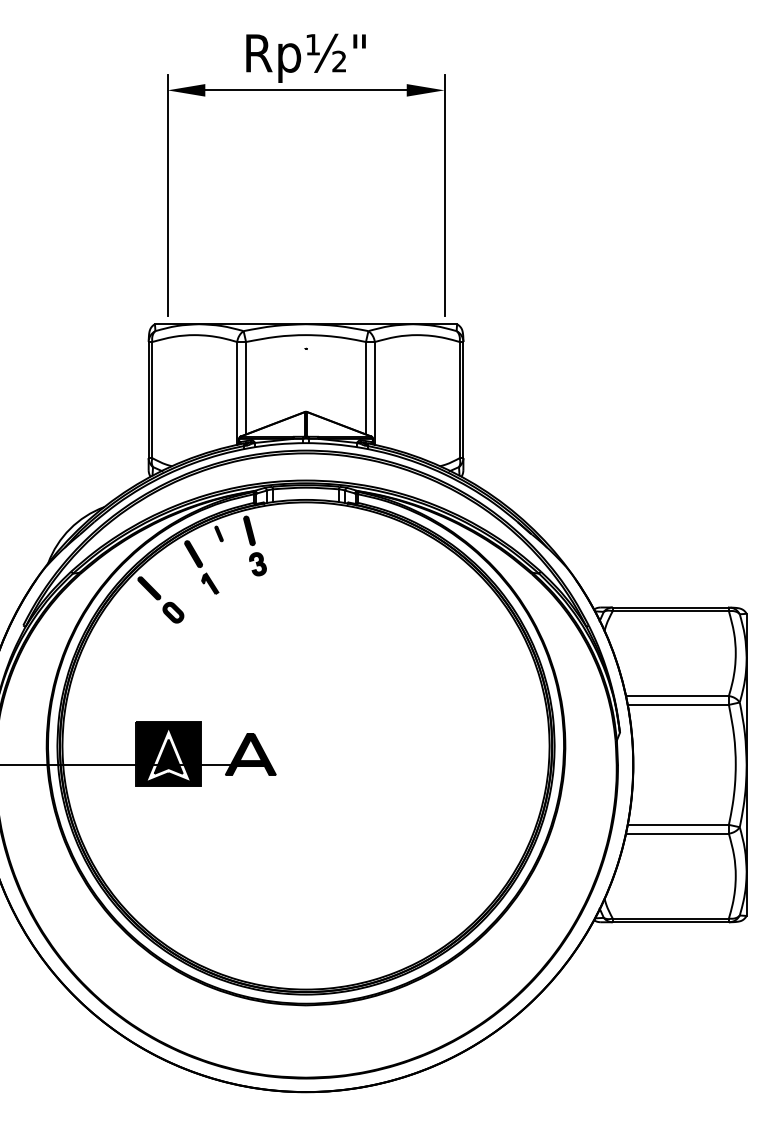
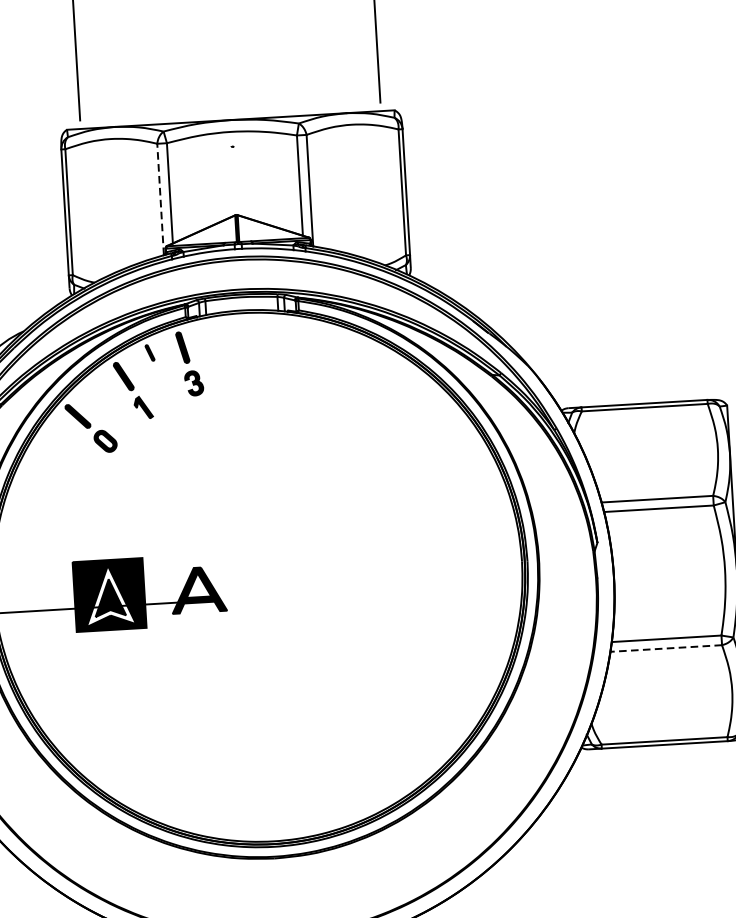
line: (237, 392) -> (160, 198), solid -> dashed
line: (676, 833) -> (665, 648), solid -> dashed

